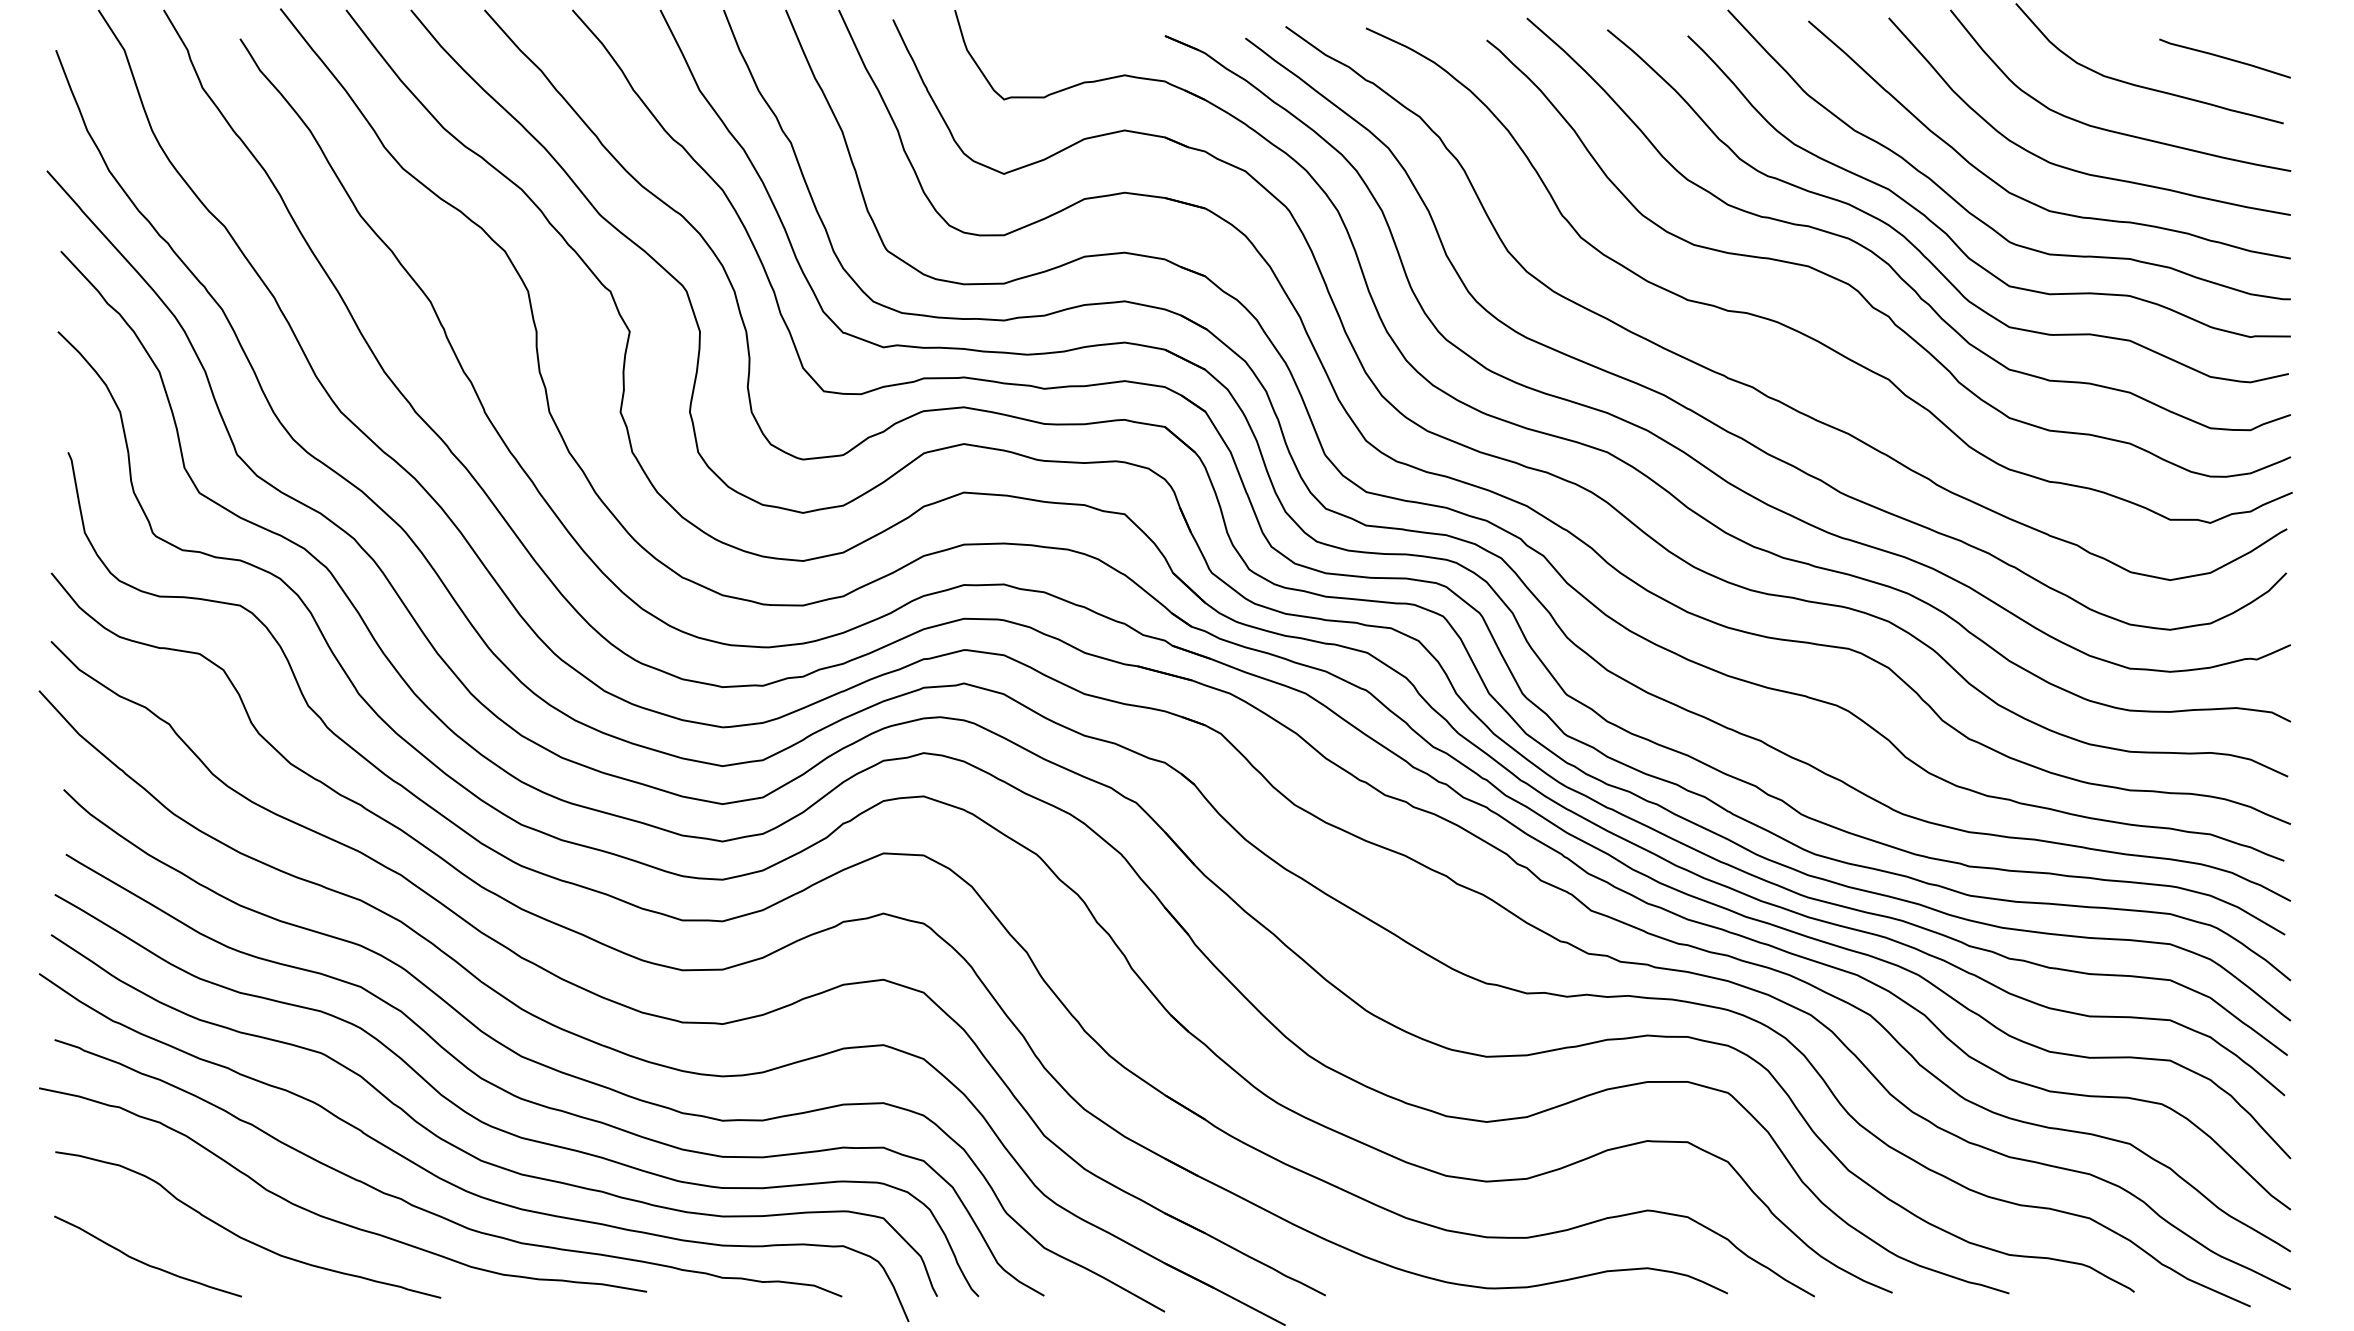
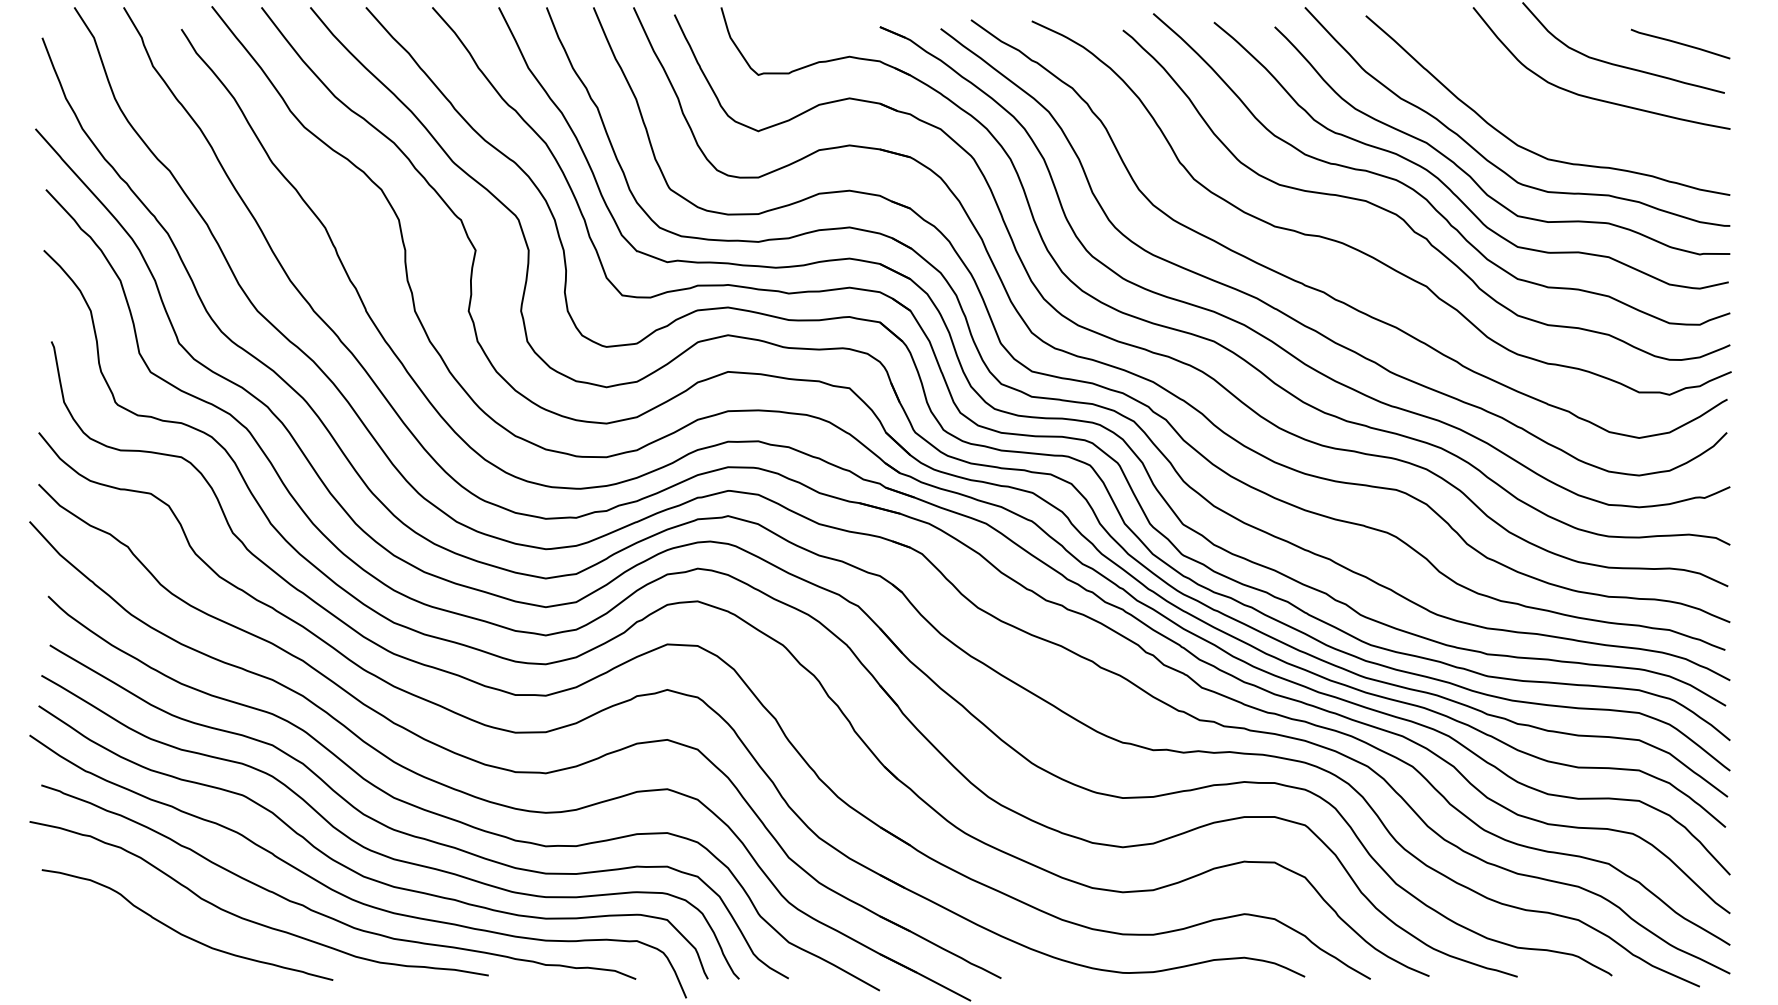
curve: (2079, 170) -> (1570, 128), removed
curve: (143, 1261) -> (108, 952), removed

